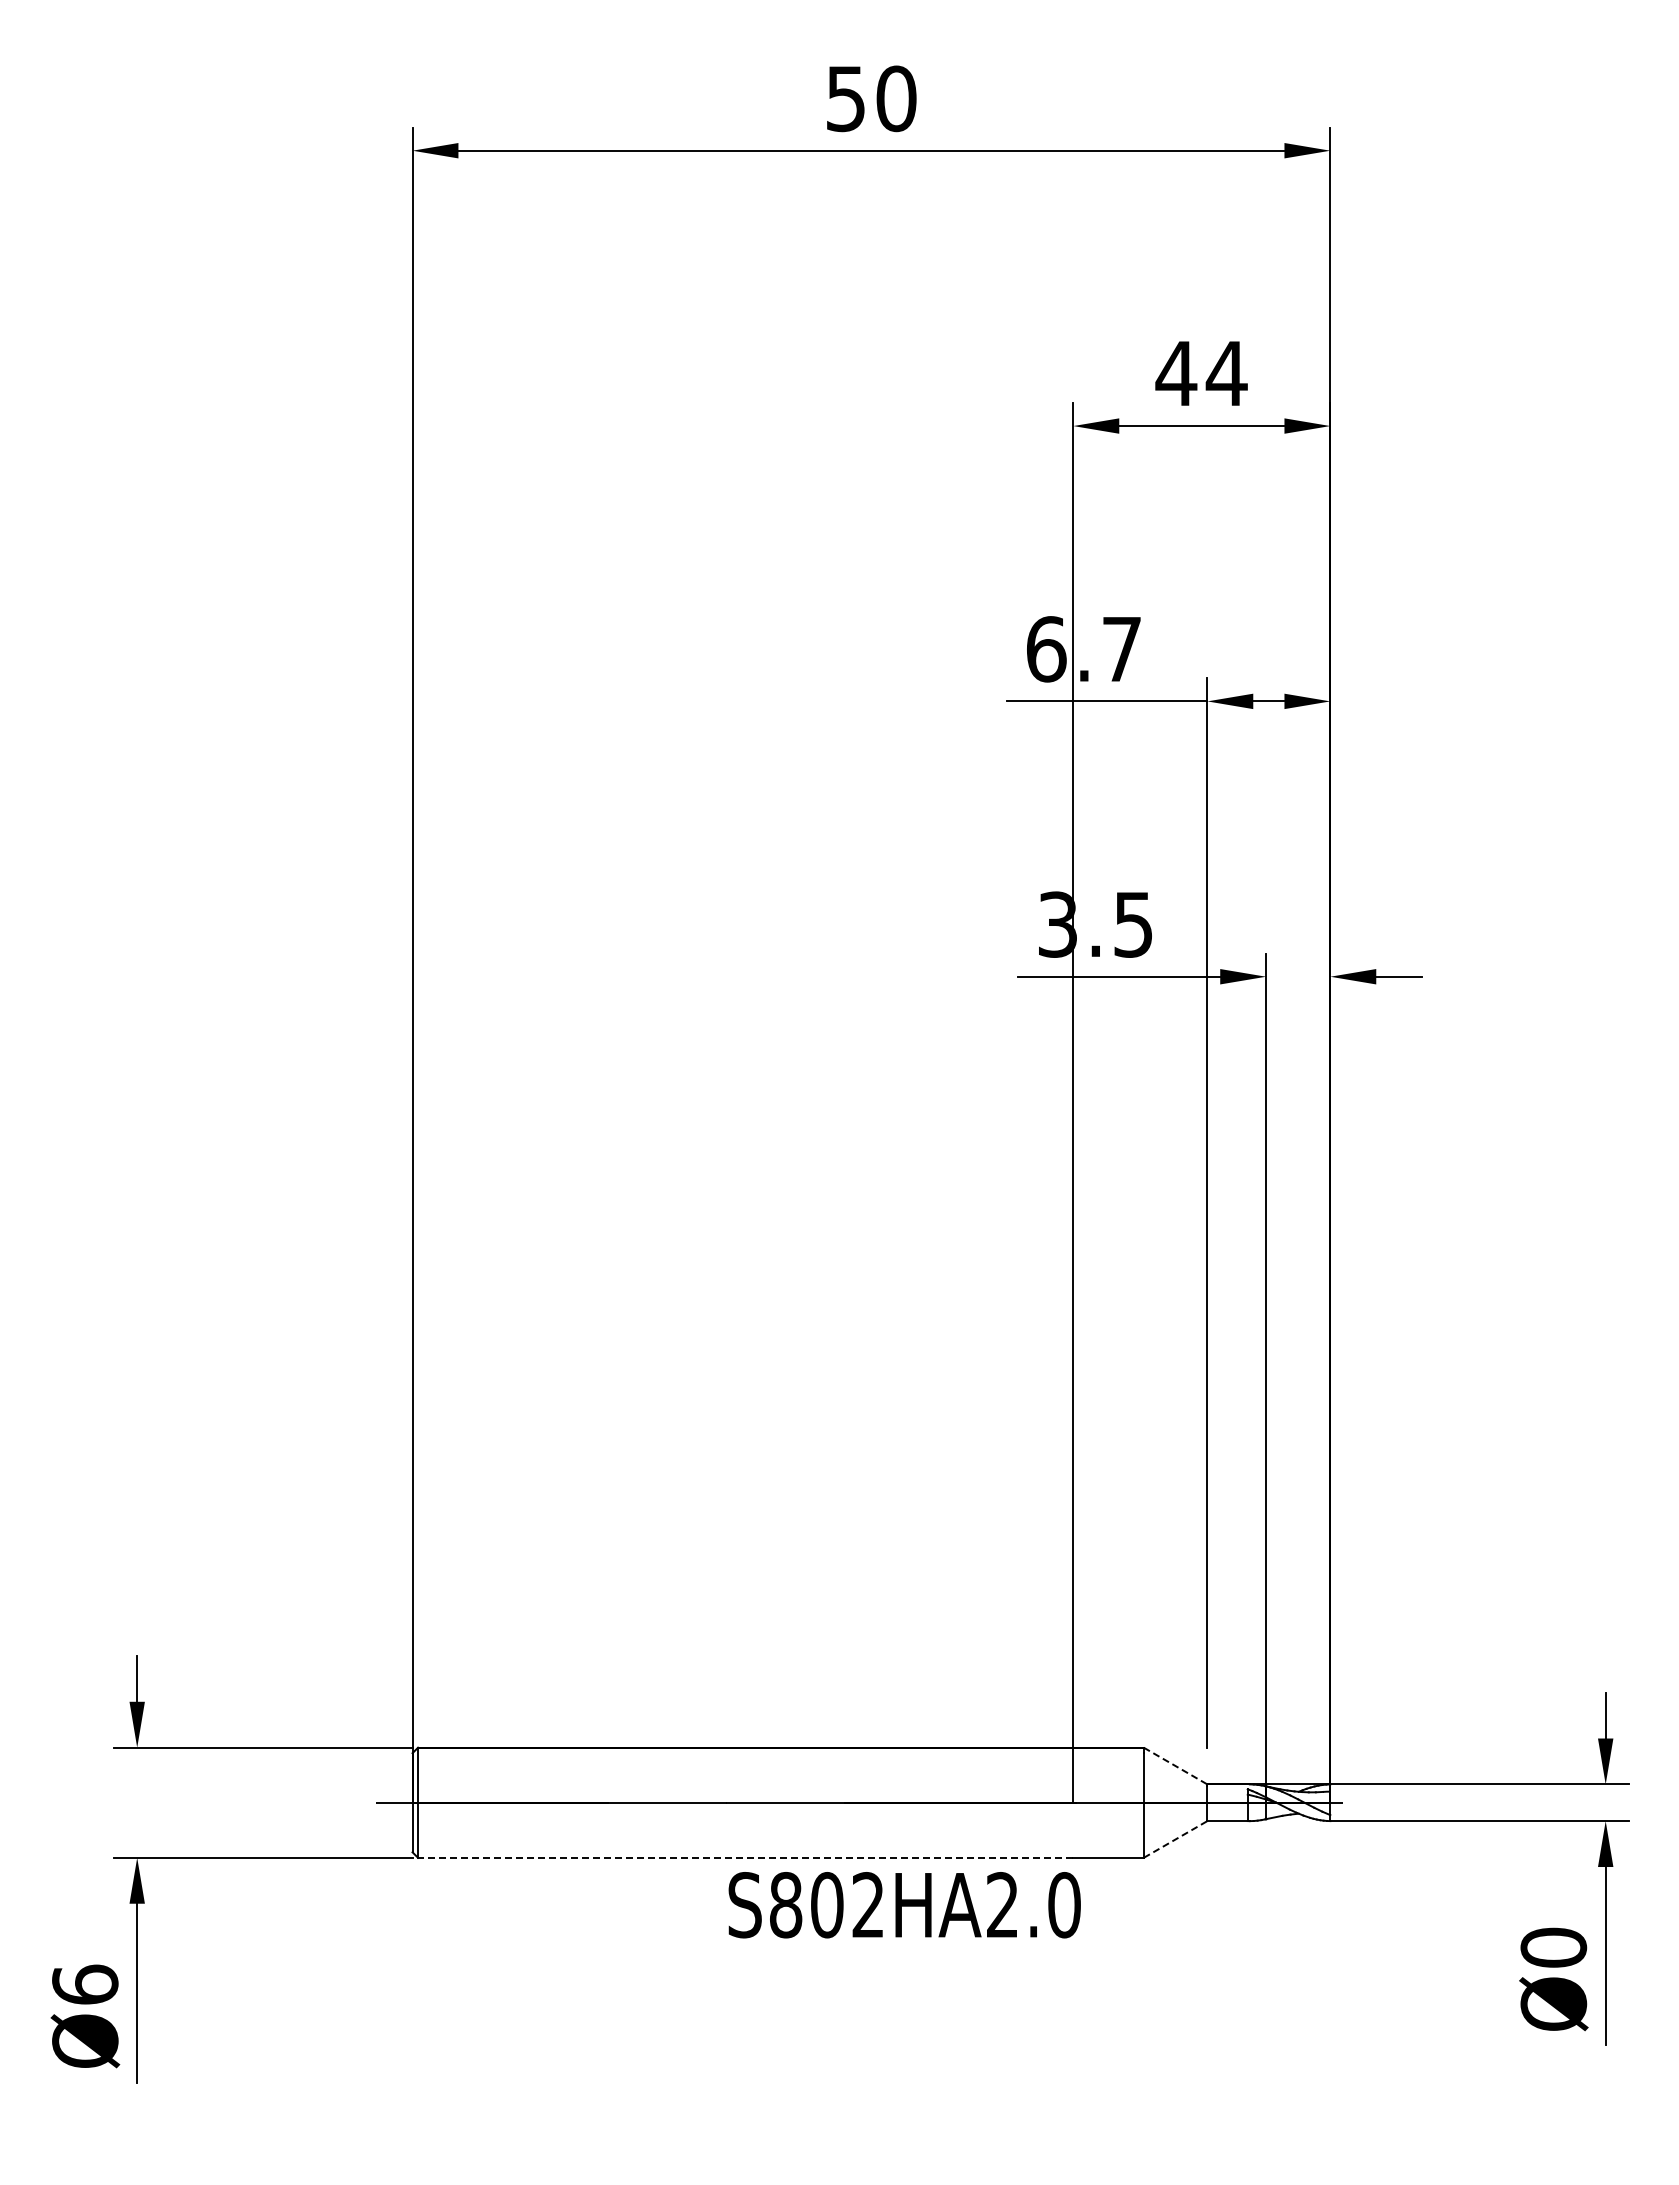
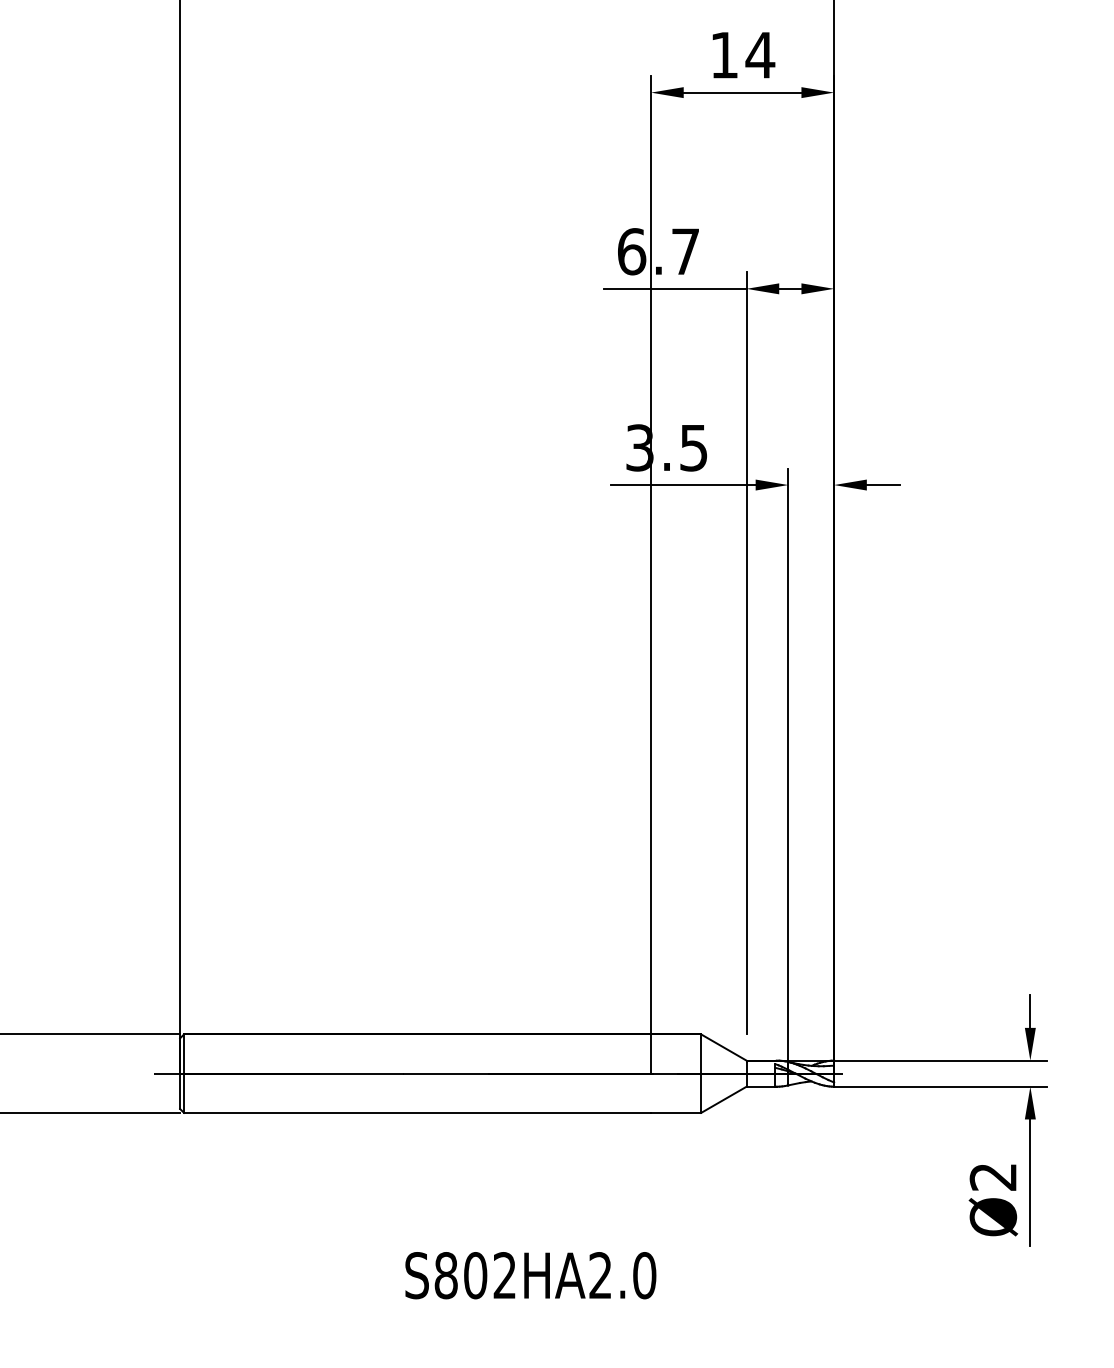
text: (1176, 373) -> (724, 55), 44 -> 14
line: (1175, 1766) -> (723, 1047), dashed -> solid
line: (1175, 1839) -> (723, 1099), dashed -> solid
line: (745, 1857) -> (417, 1112), dashed -> solid
text: (904, 1905) -> (530, 1275), moved
text: (1553, 1947) -> (993, 1176), Ø0 -> Ø2

